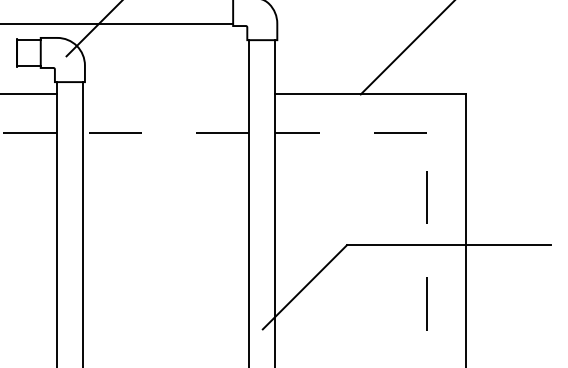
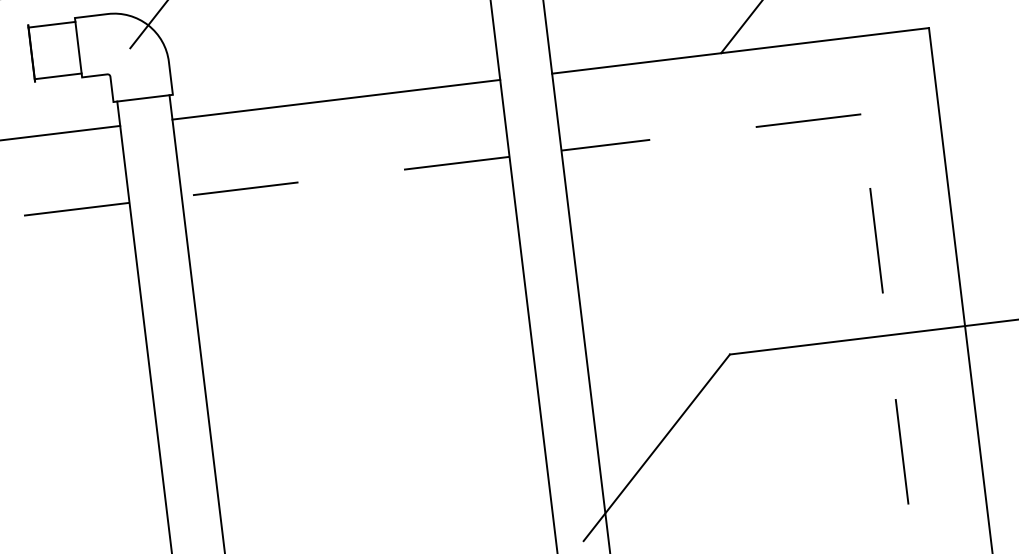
line: (166, 94) -> (337, 99), added

